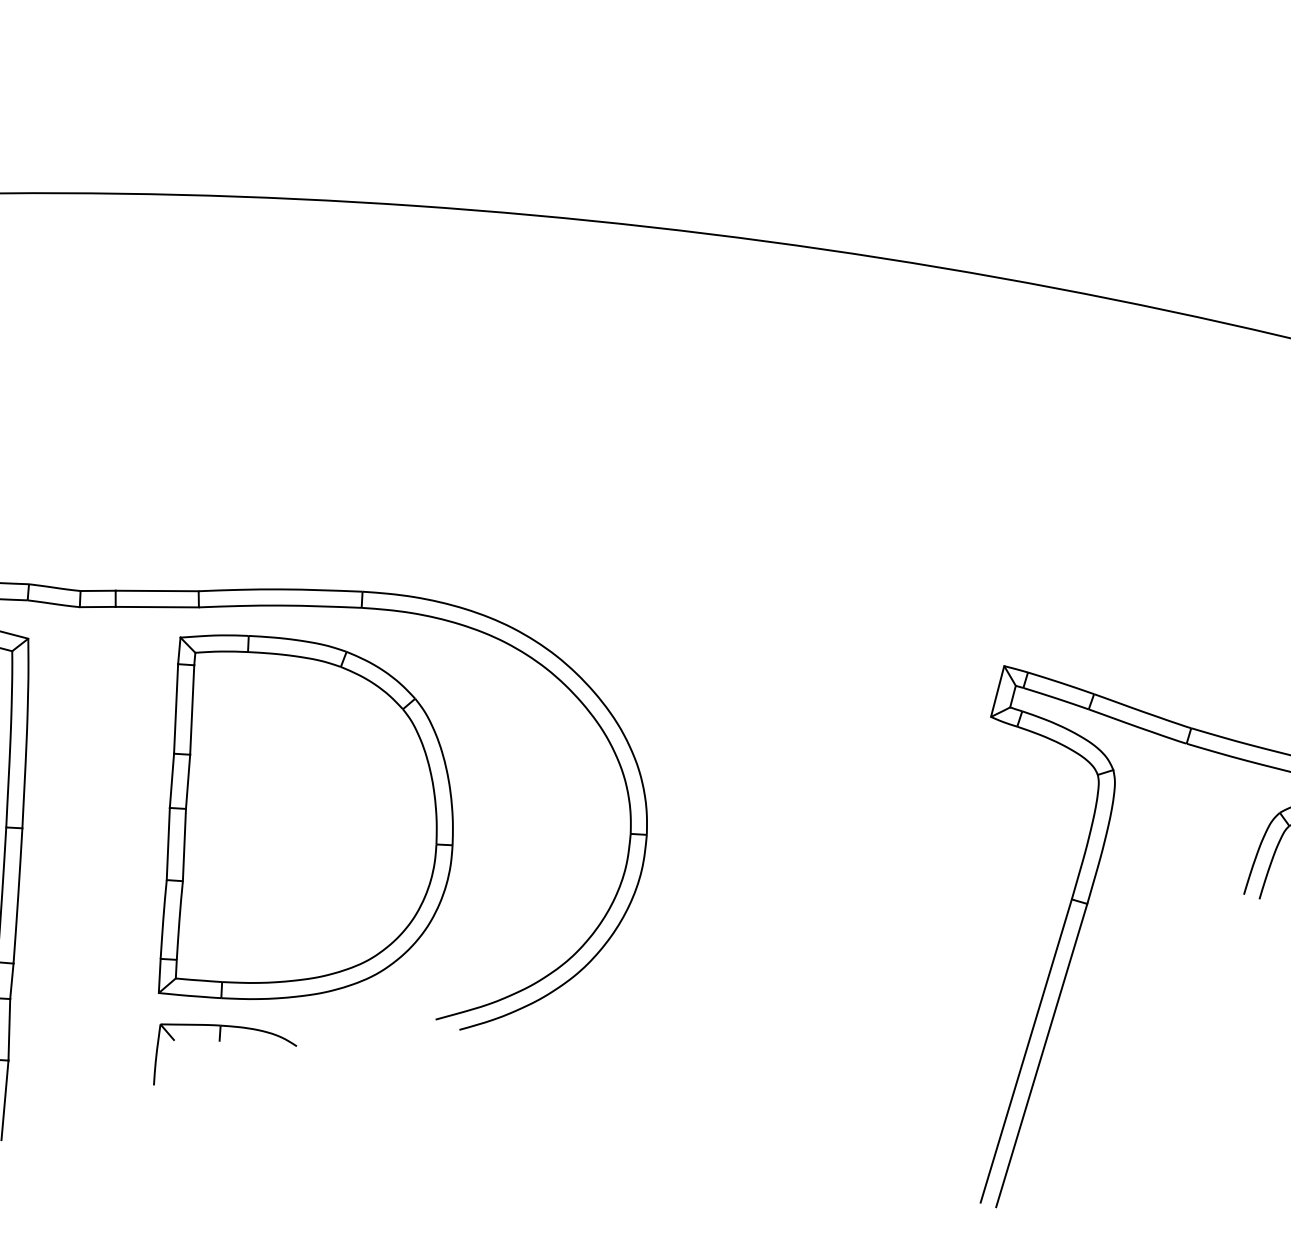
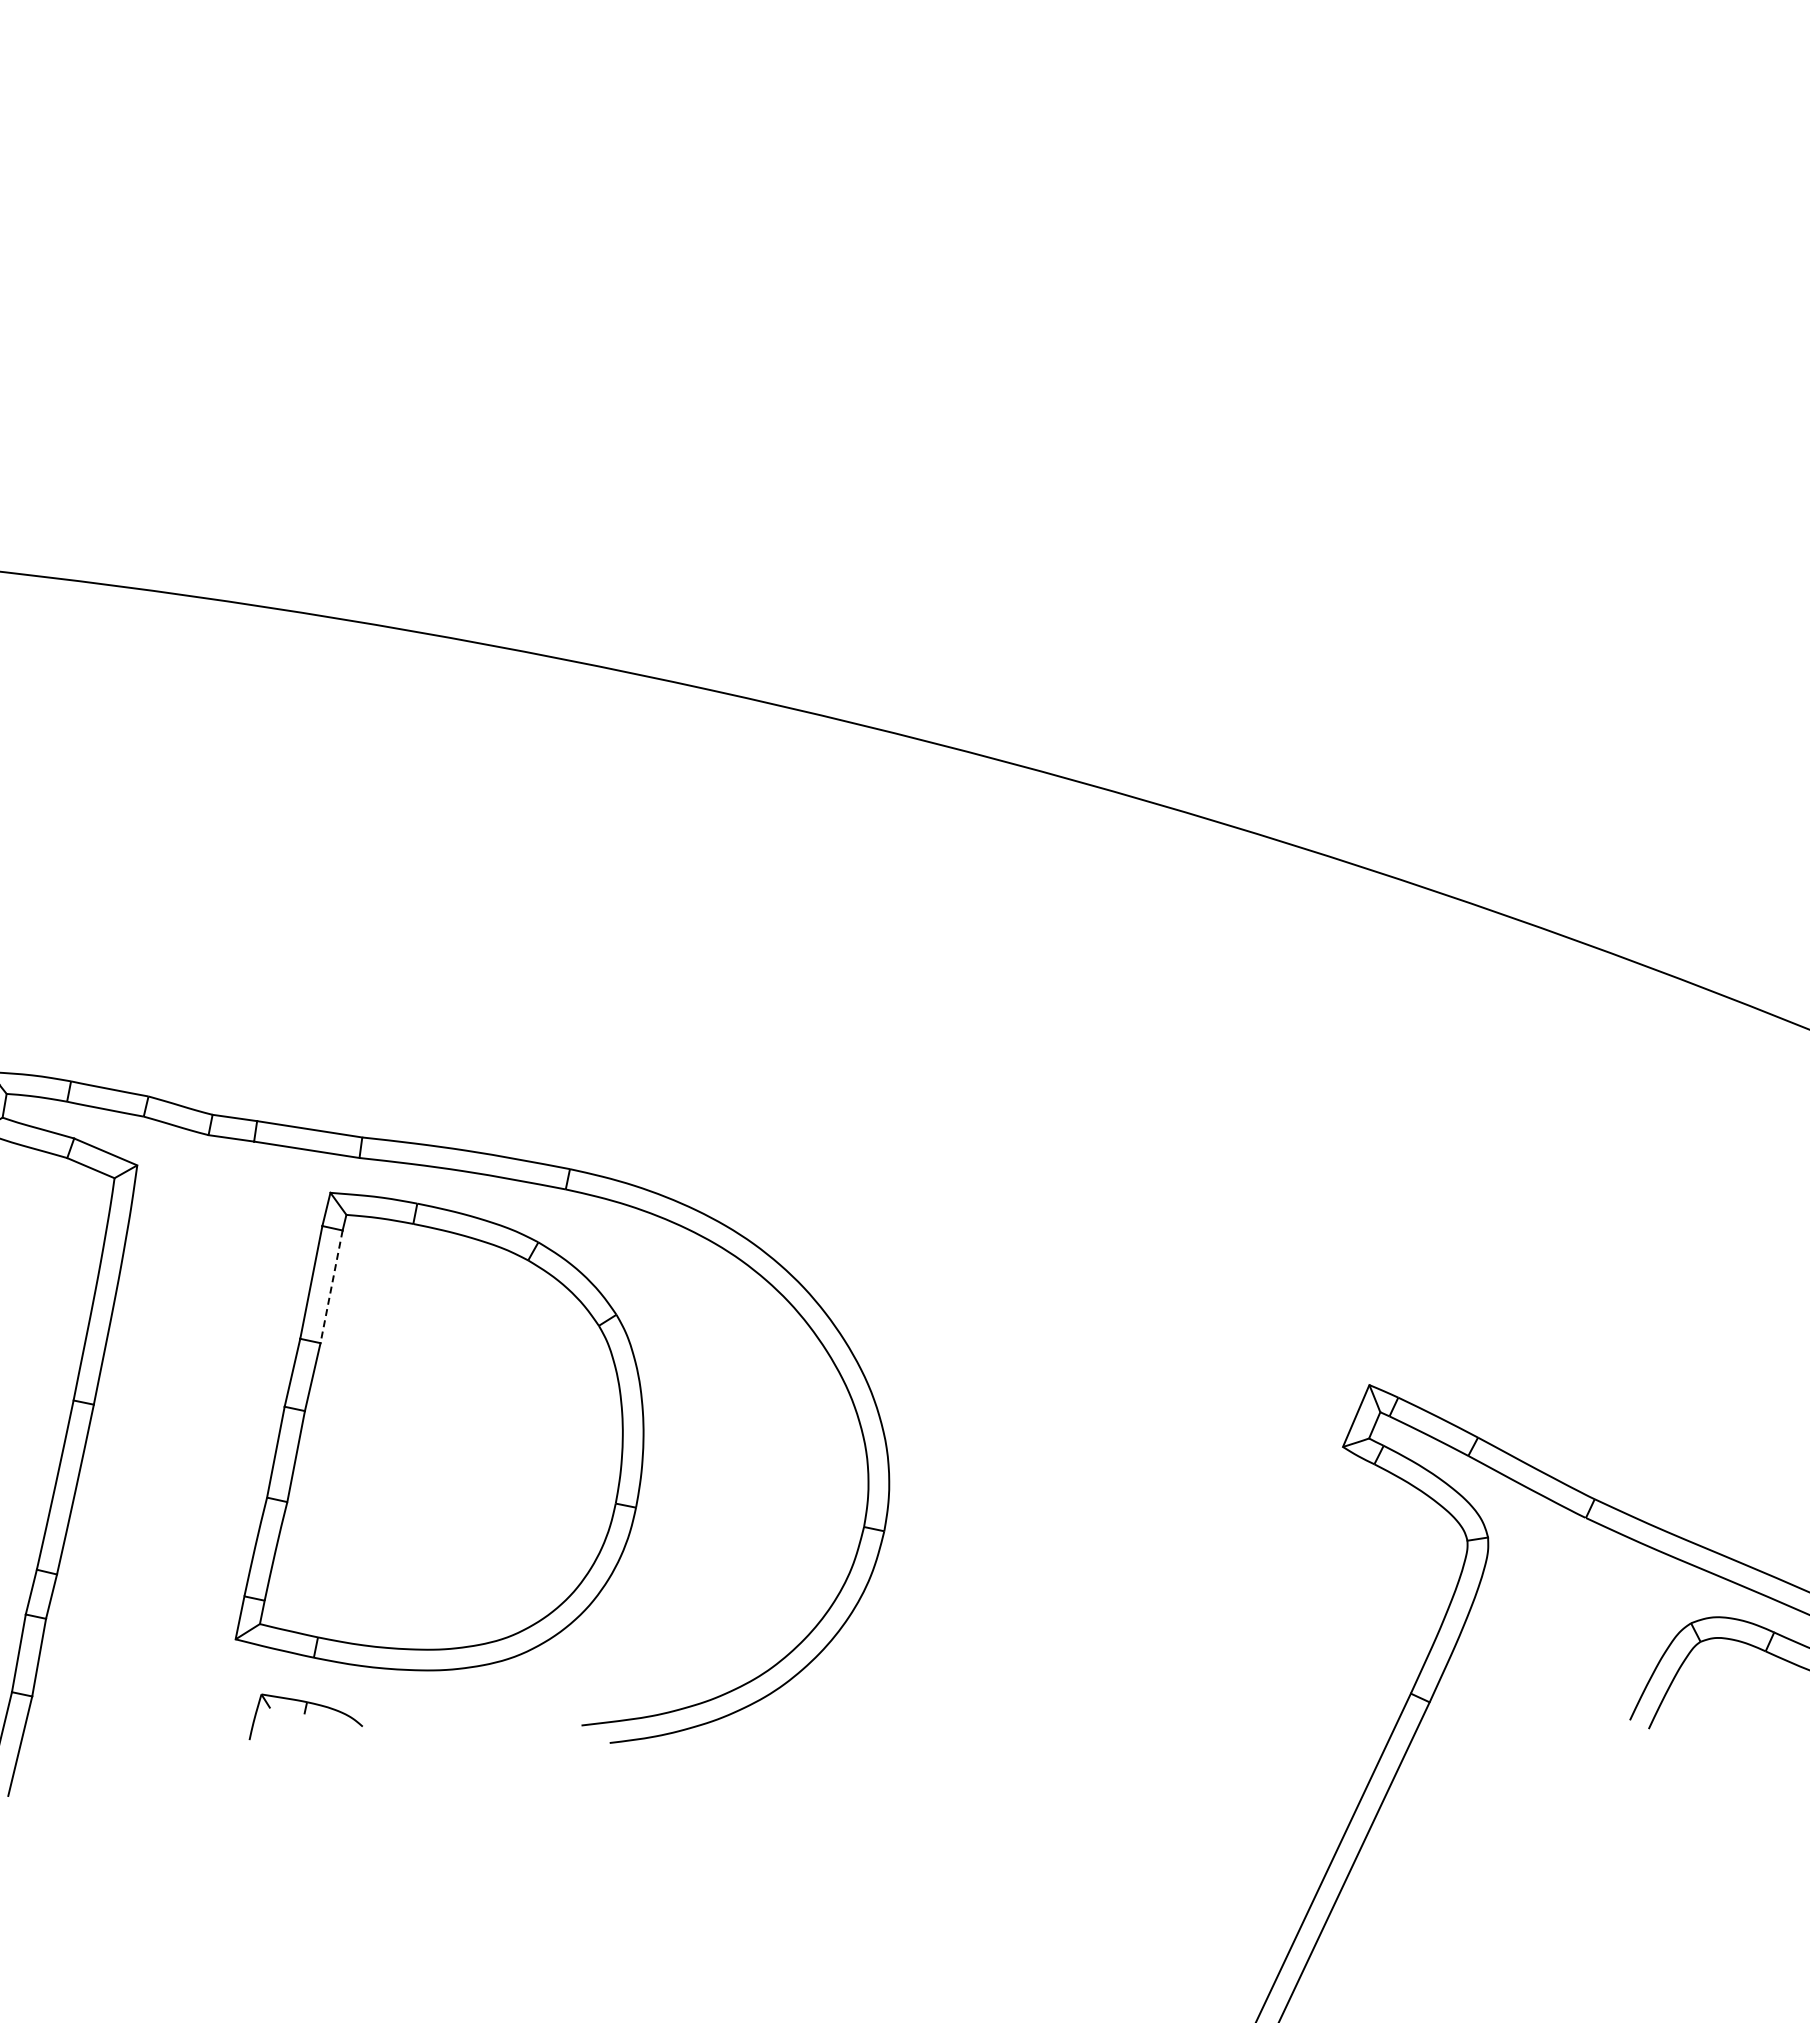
line: (192, 710) -> (331, 1287), solid -> dashed
part: (221, 1044) -> (305, 1716), size x0.6

